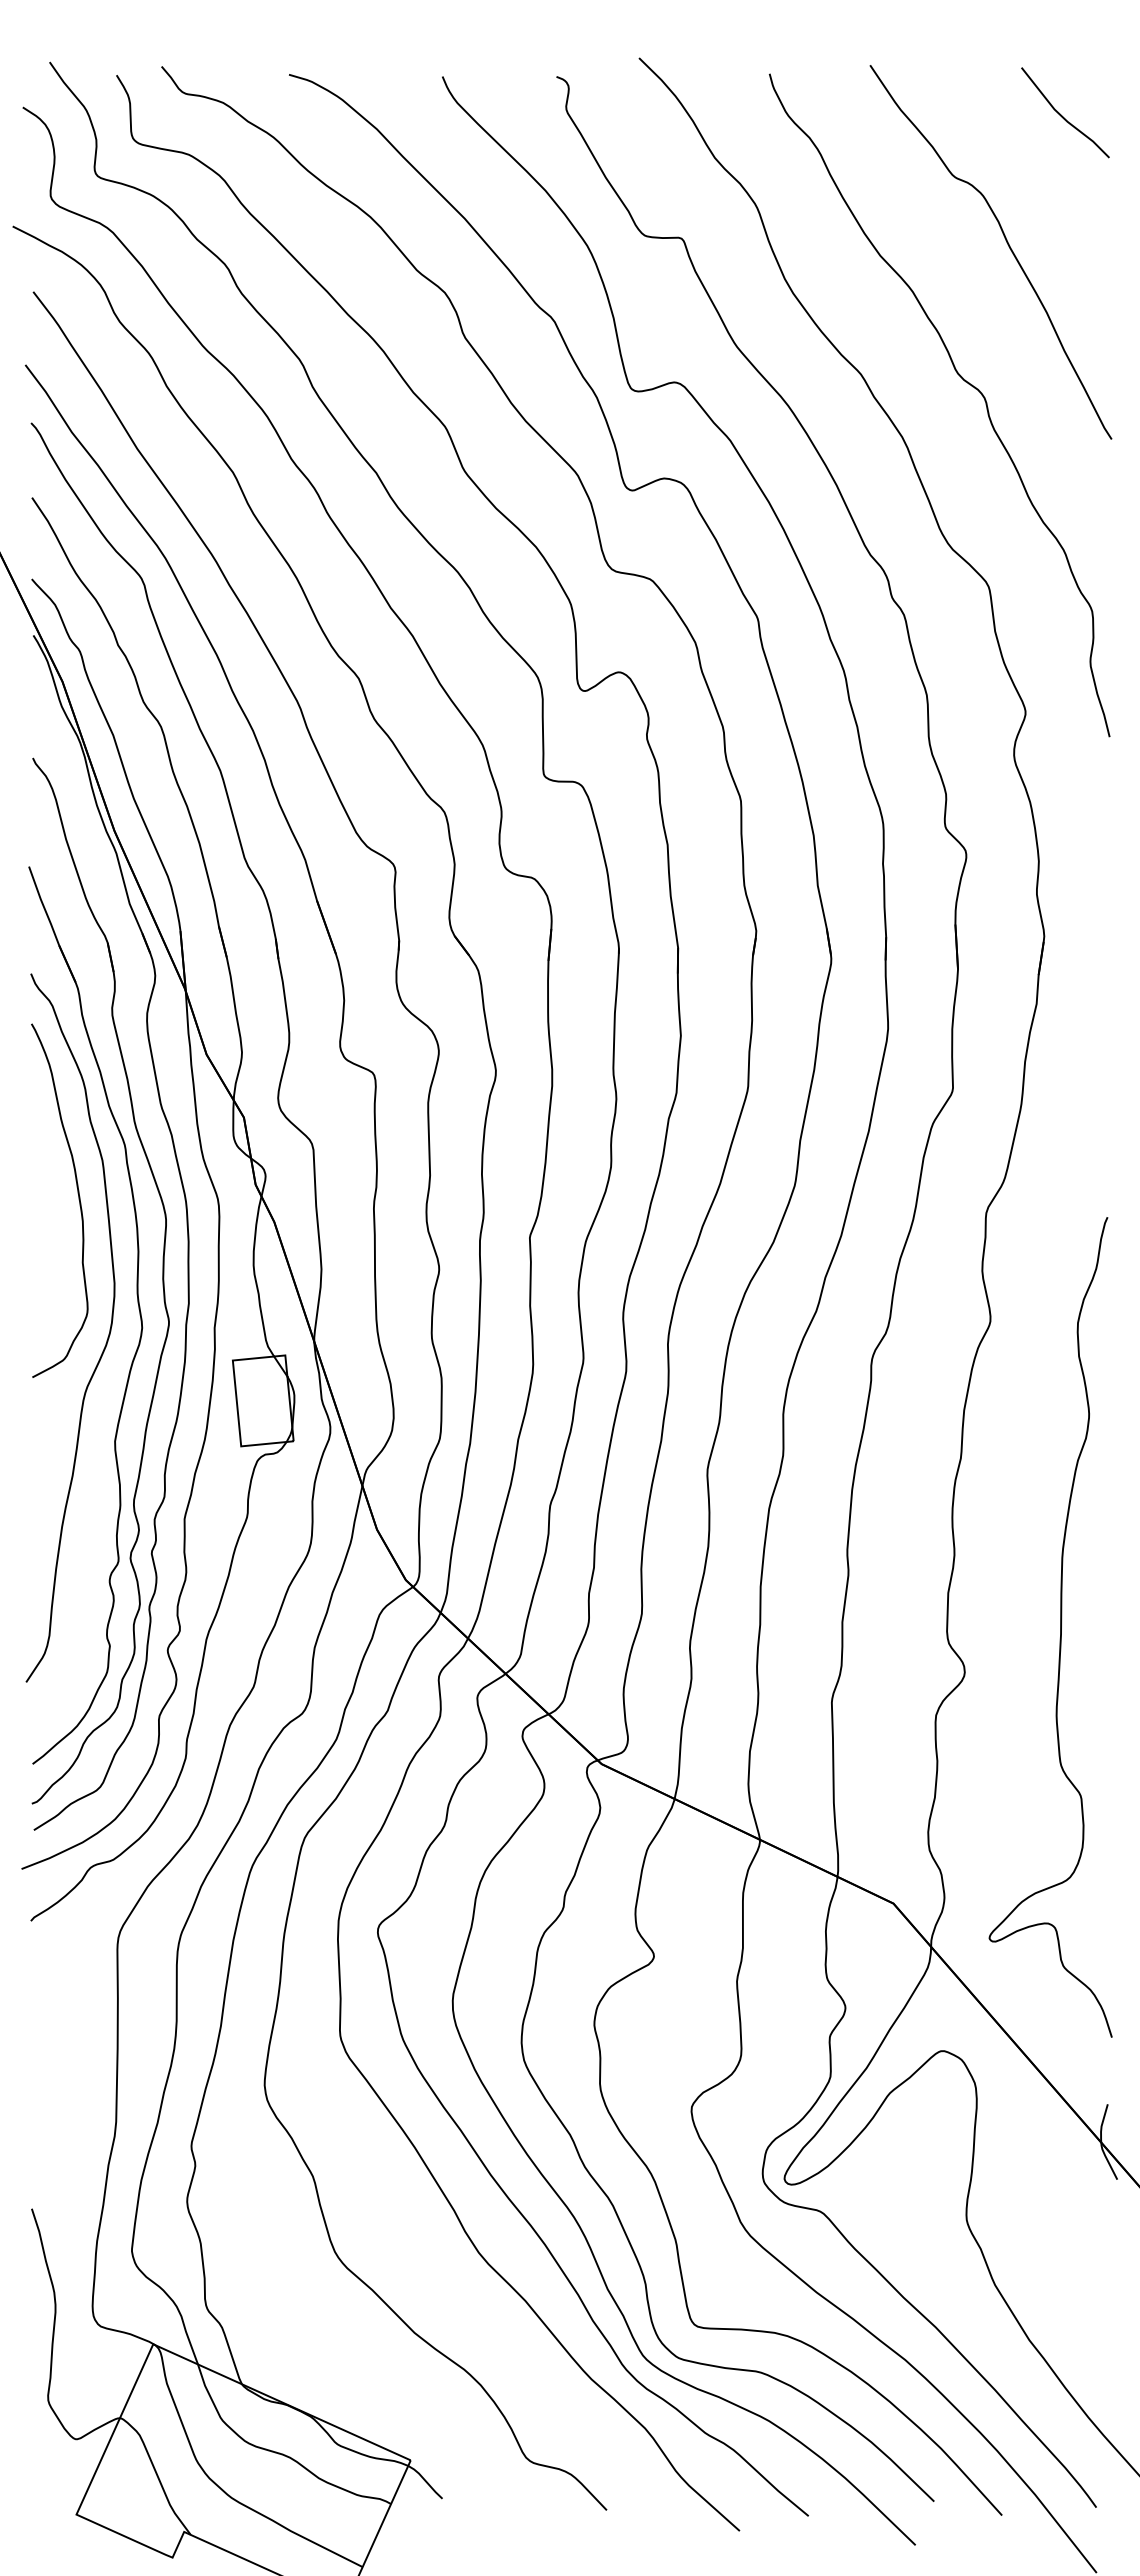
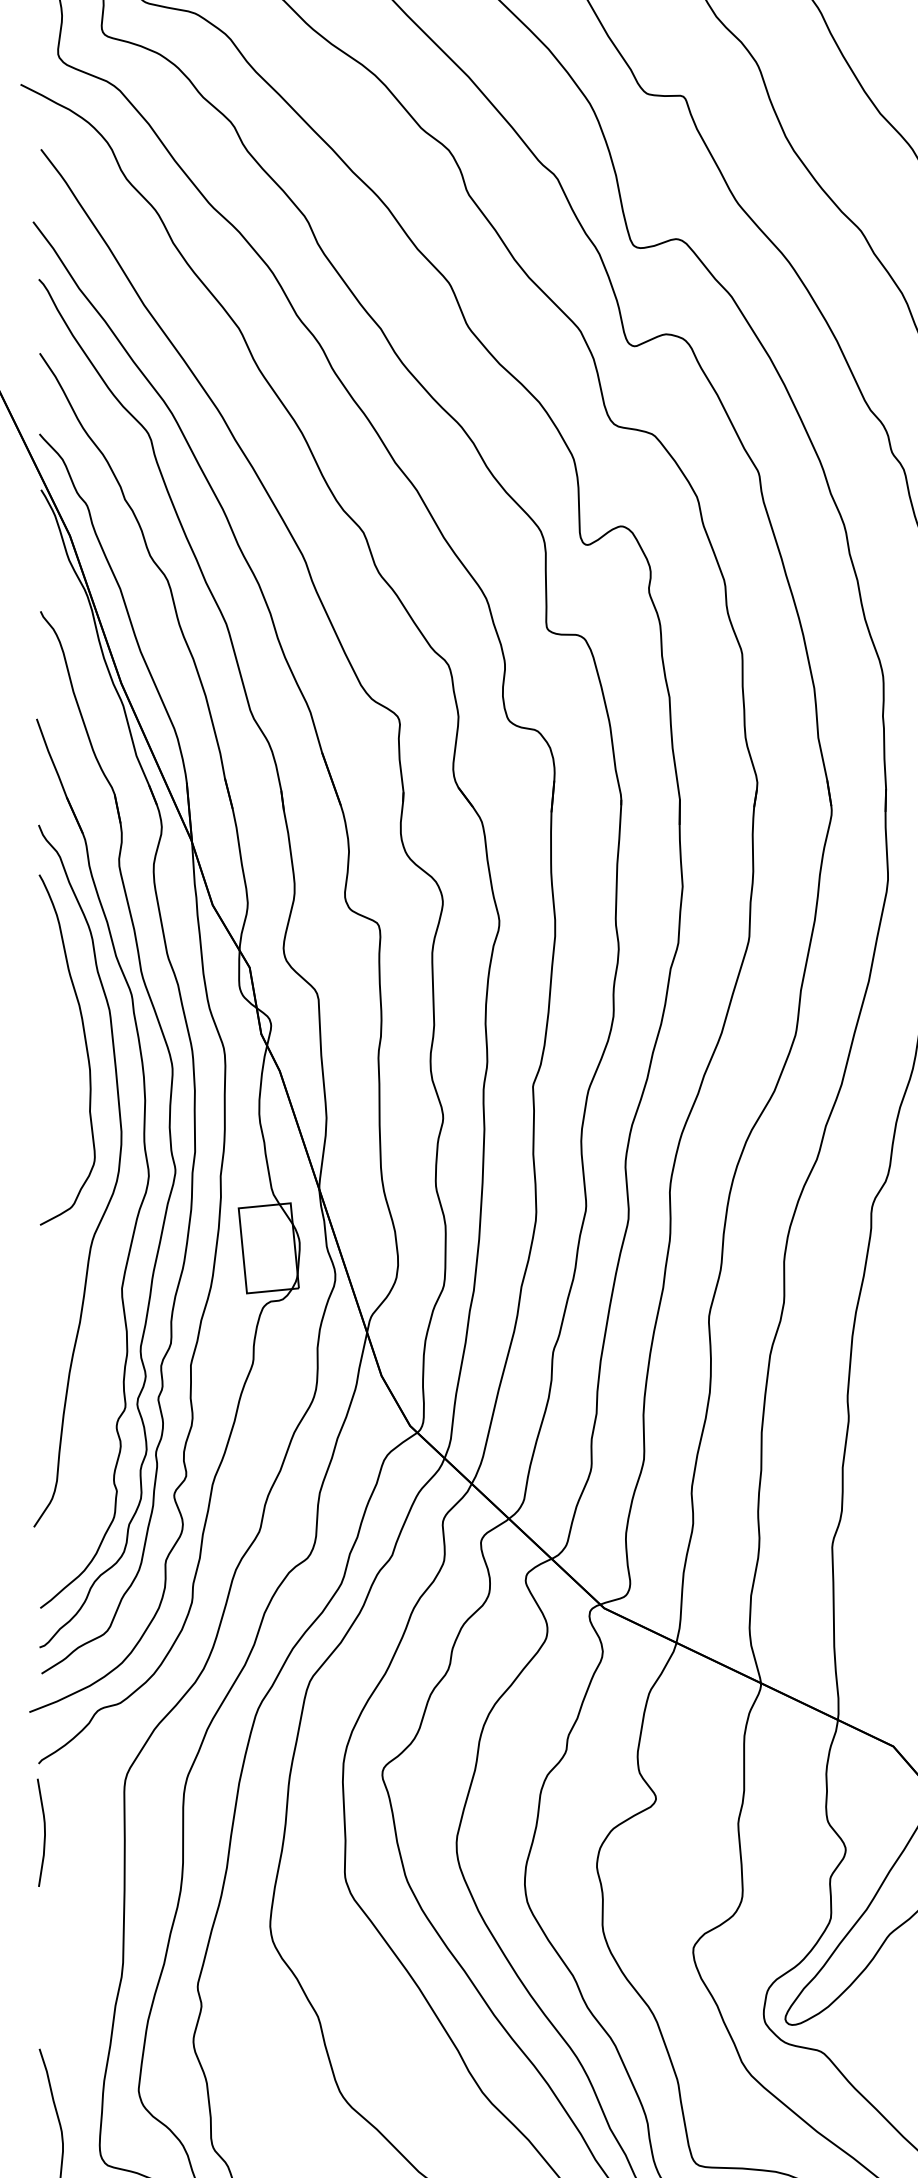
curve: (36, 1990) -> (44, 1832), added

